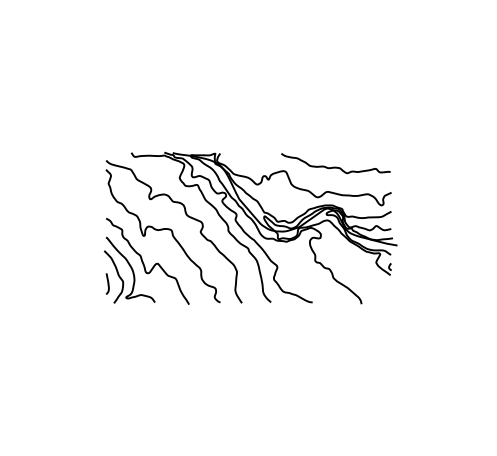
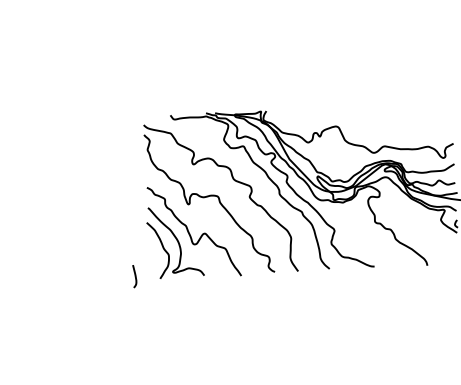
curve: (335, 166) -> (391, 118), removed
curve: (107, 283) -> (134, 276), moved

